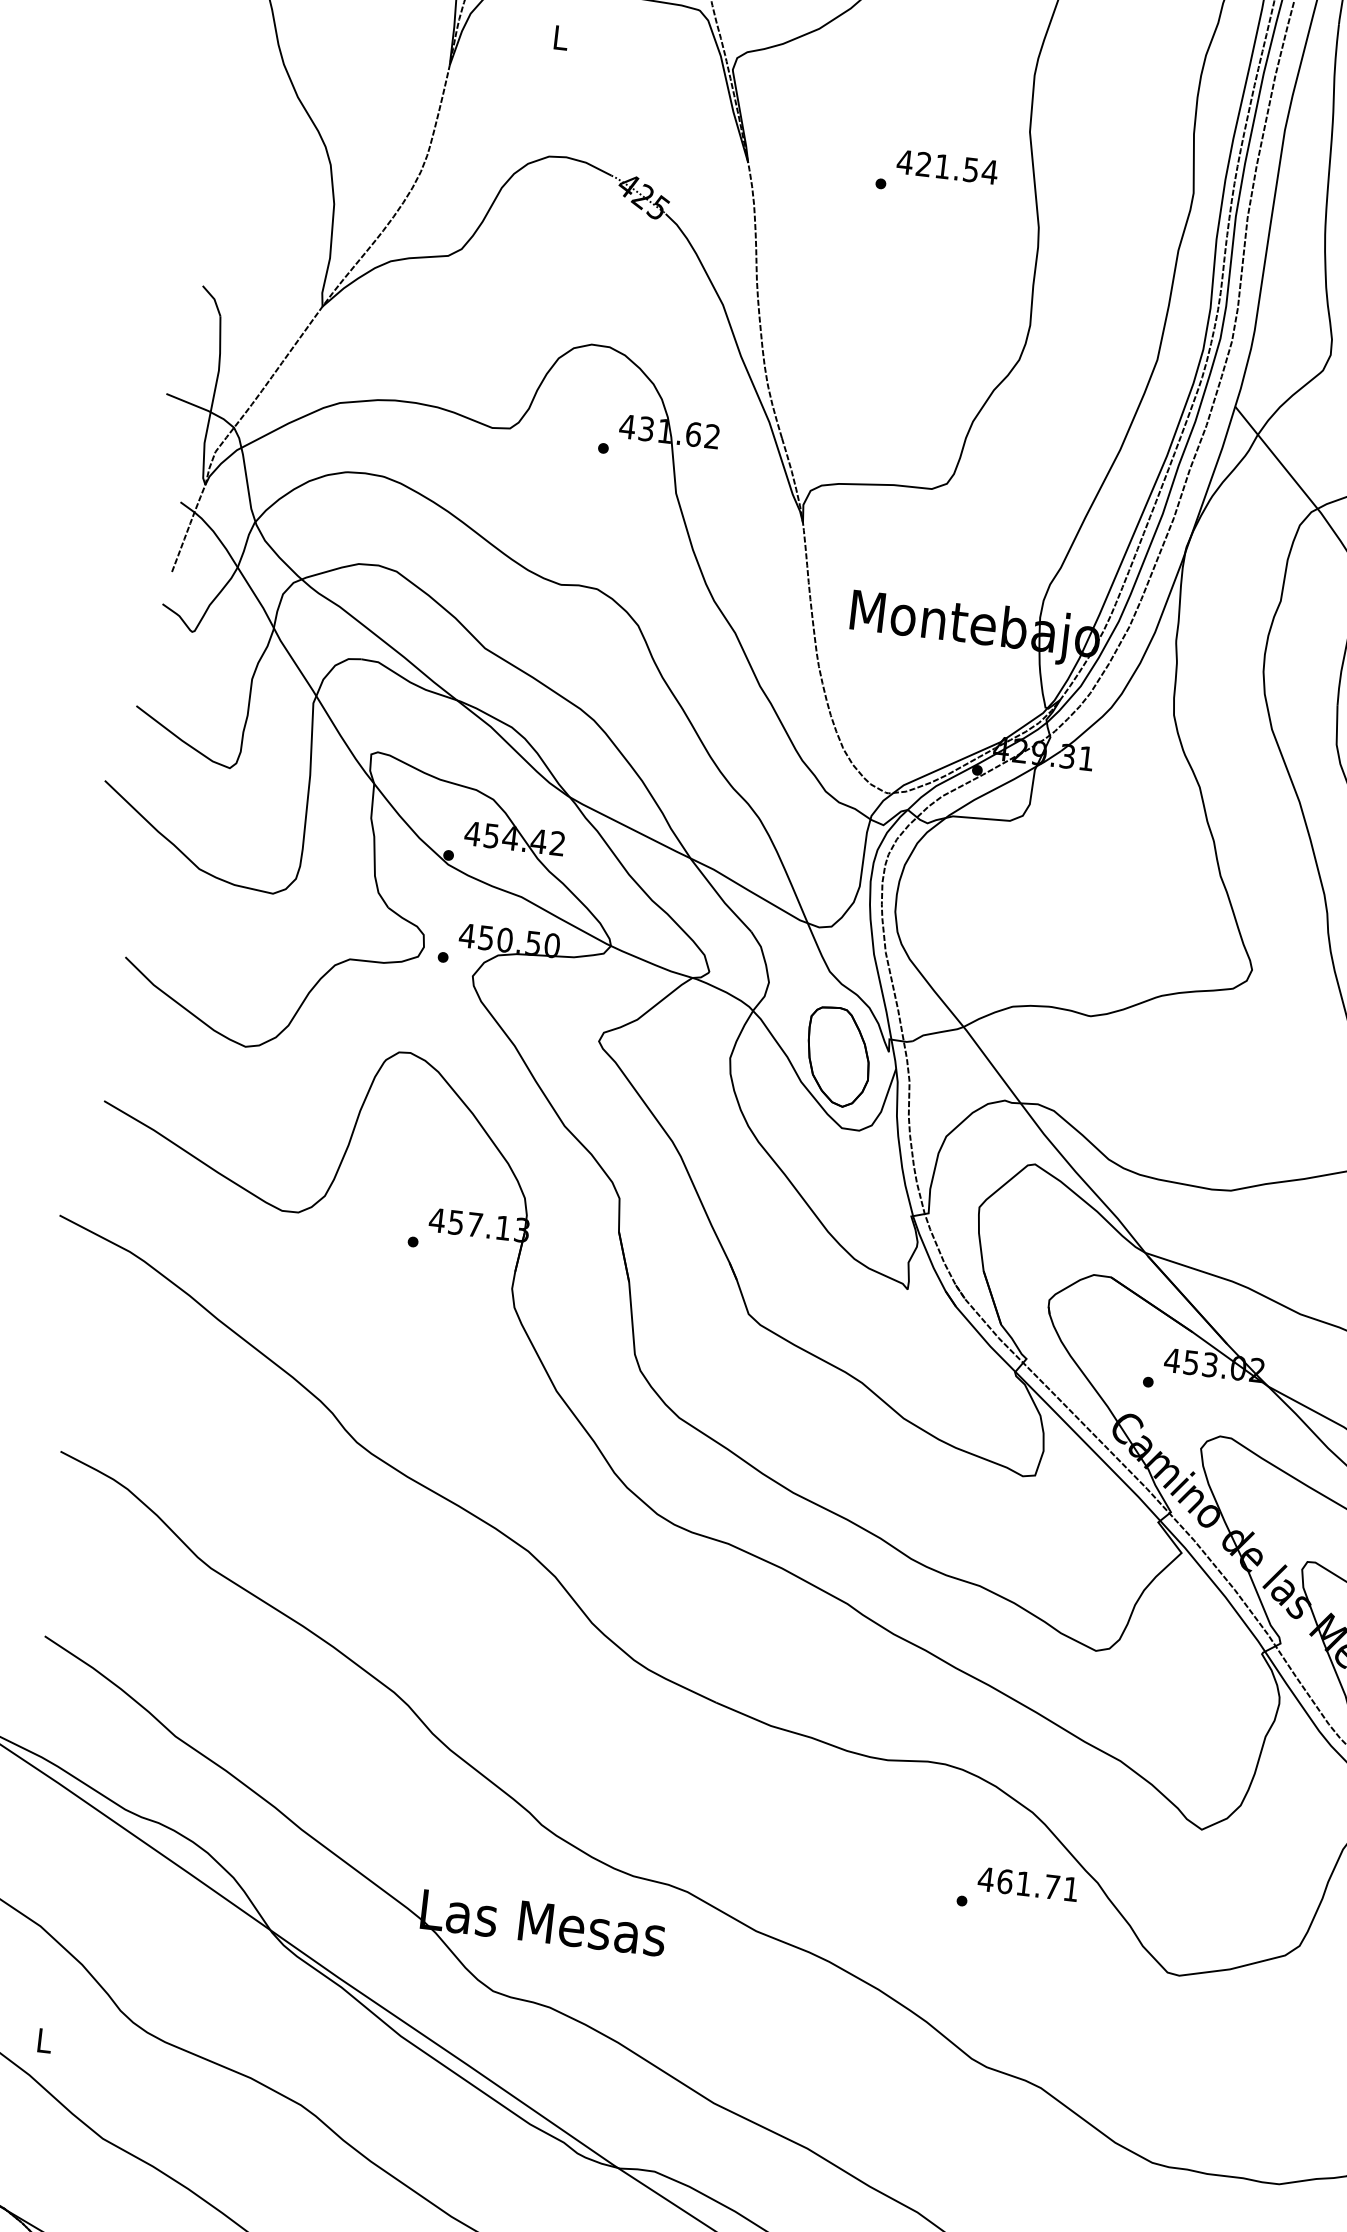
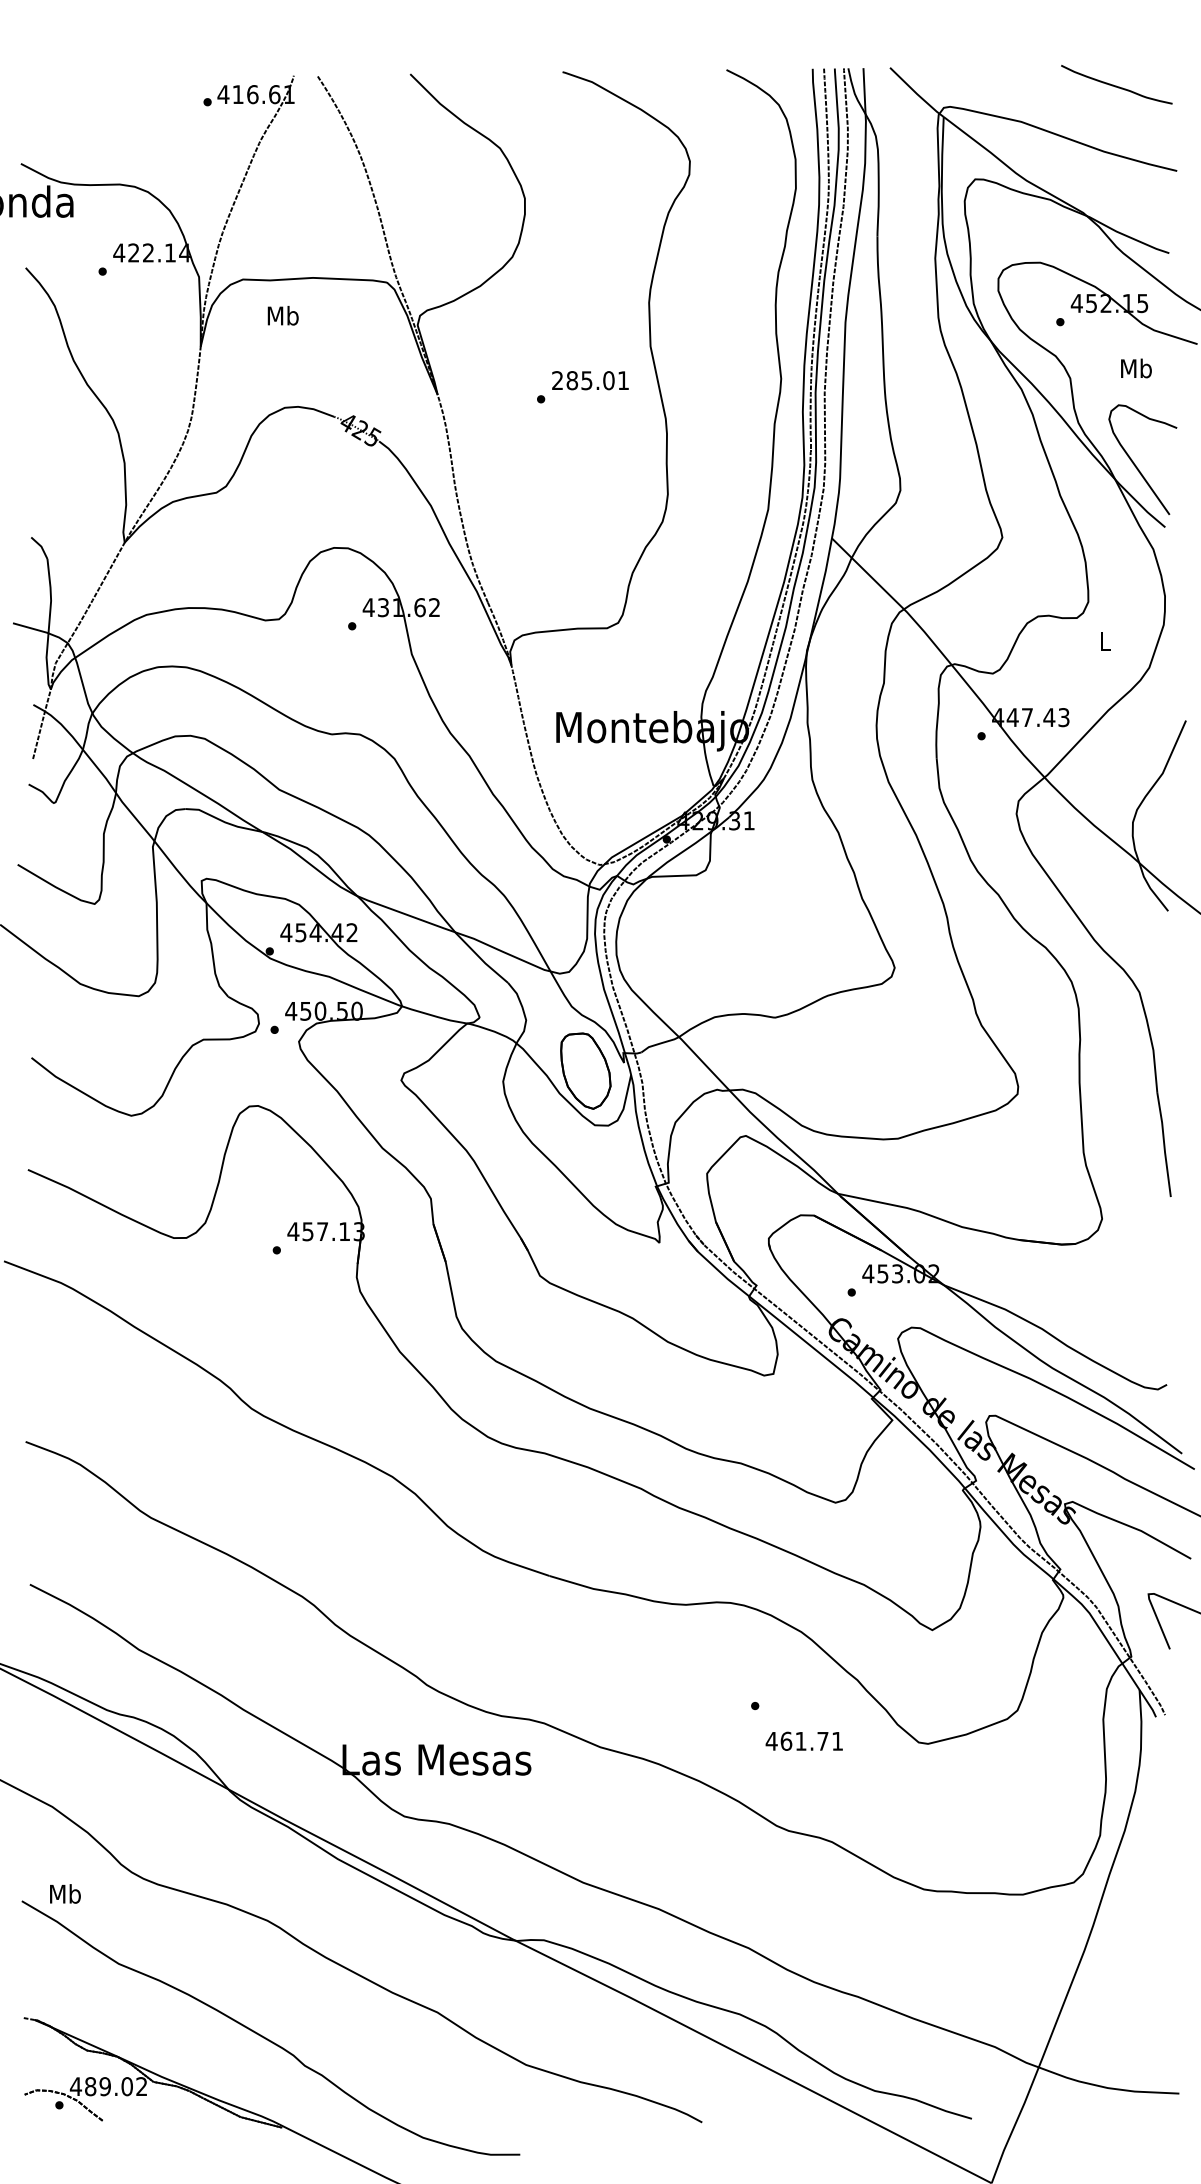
text: (559, 37) -> (282, 315), L -> Mb
text: (947, 166) -> (590, 380), 421.54 -> 285.01
text: (1027, 1883) -> (803, 1740), moved
text: (44, 2039) -> (65, 1893), L -> Mb

